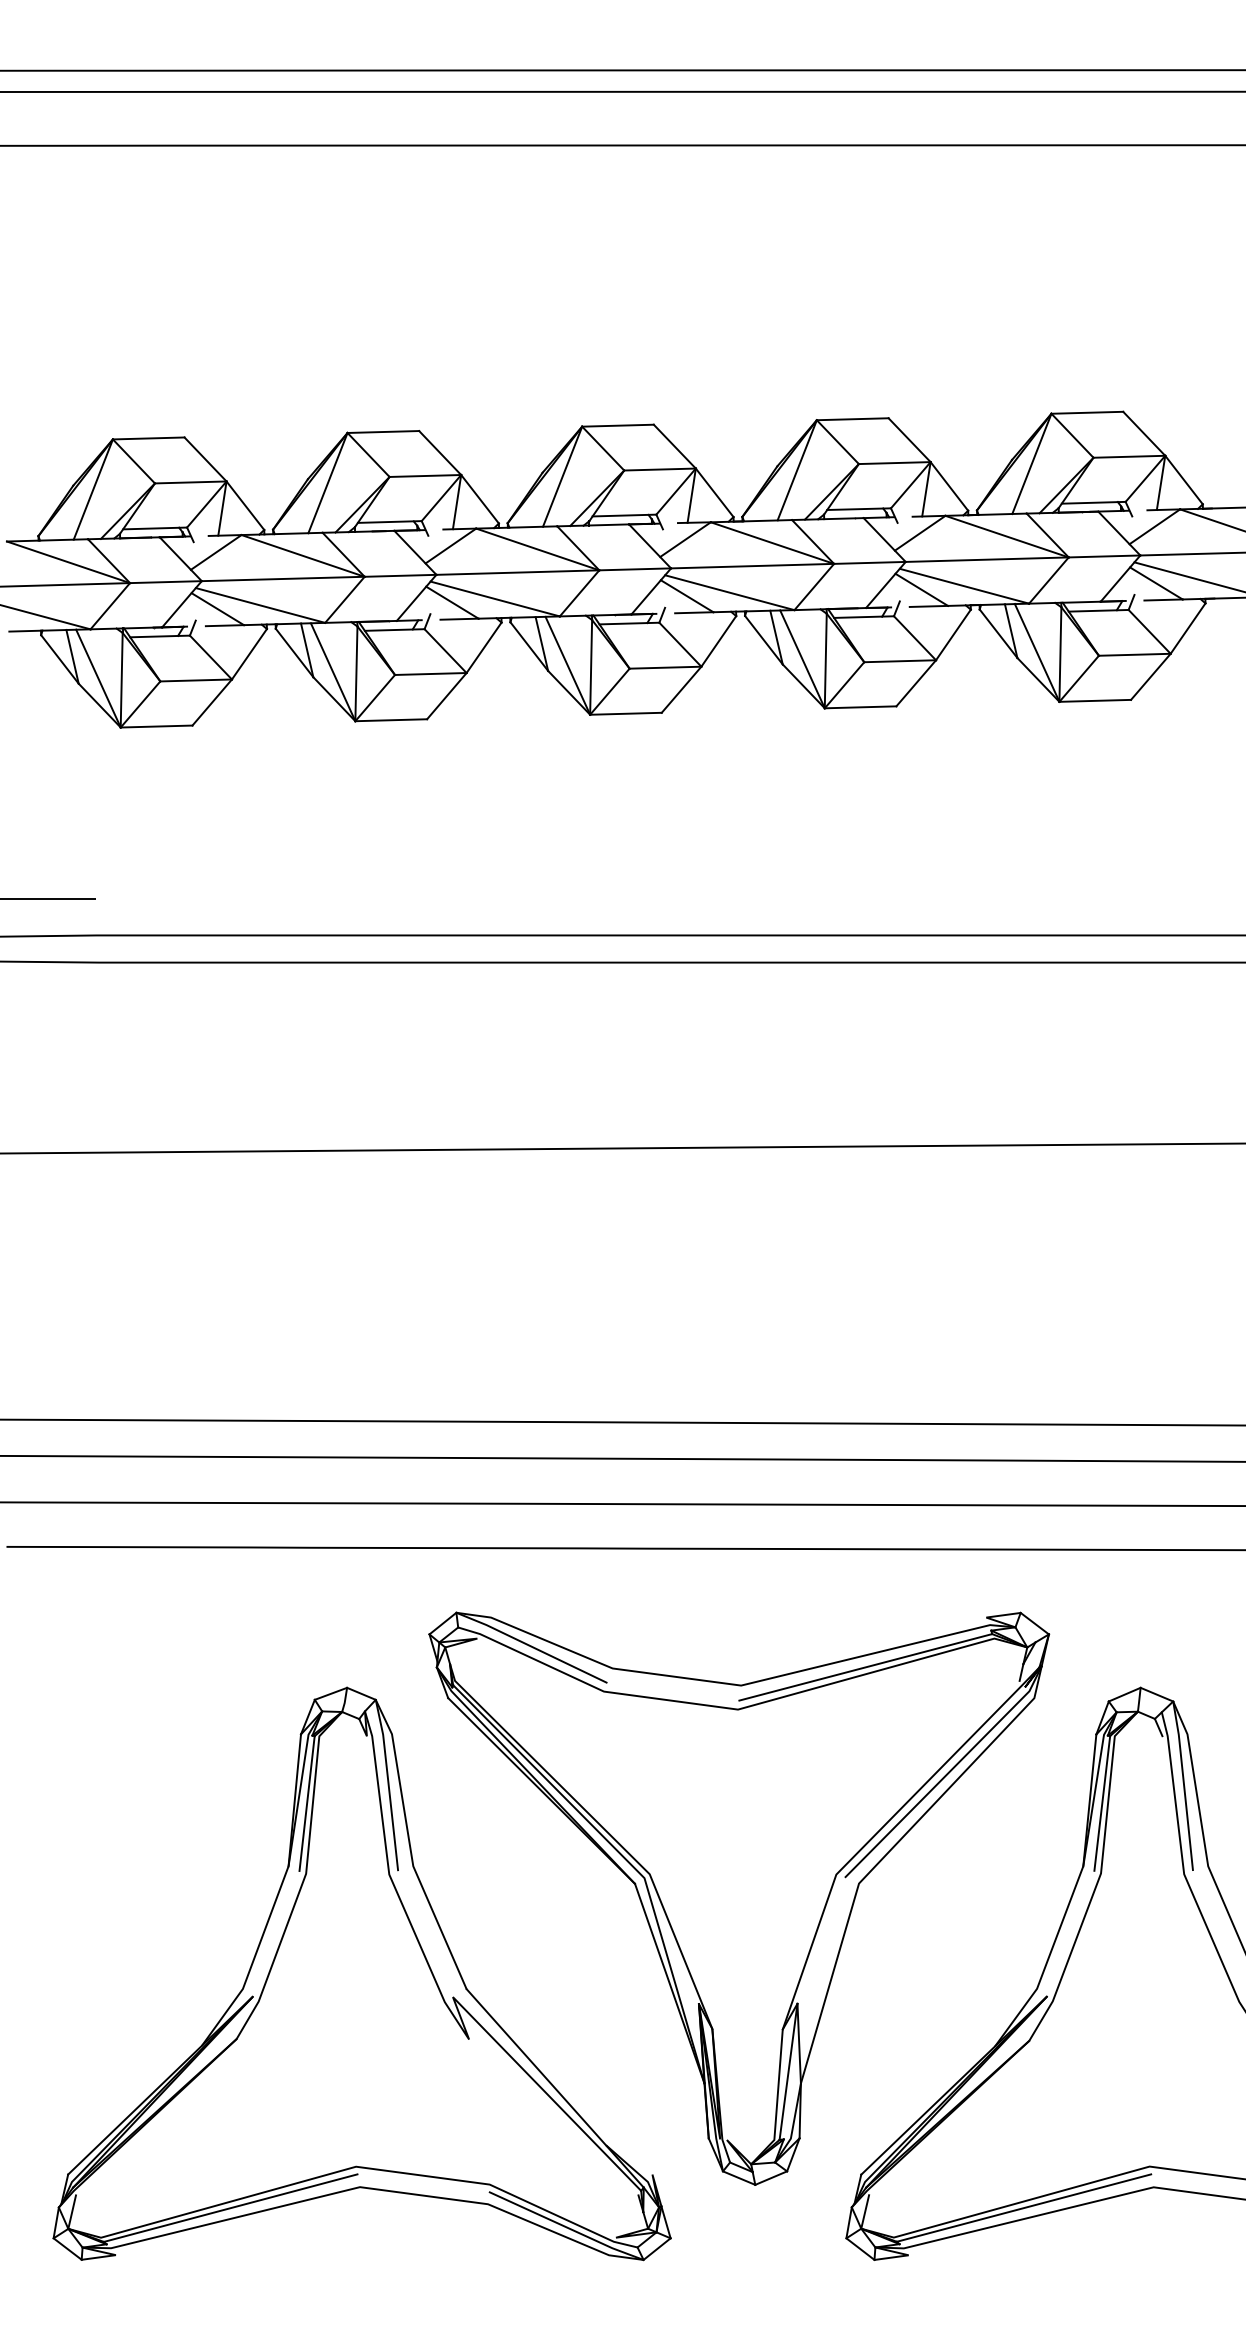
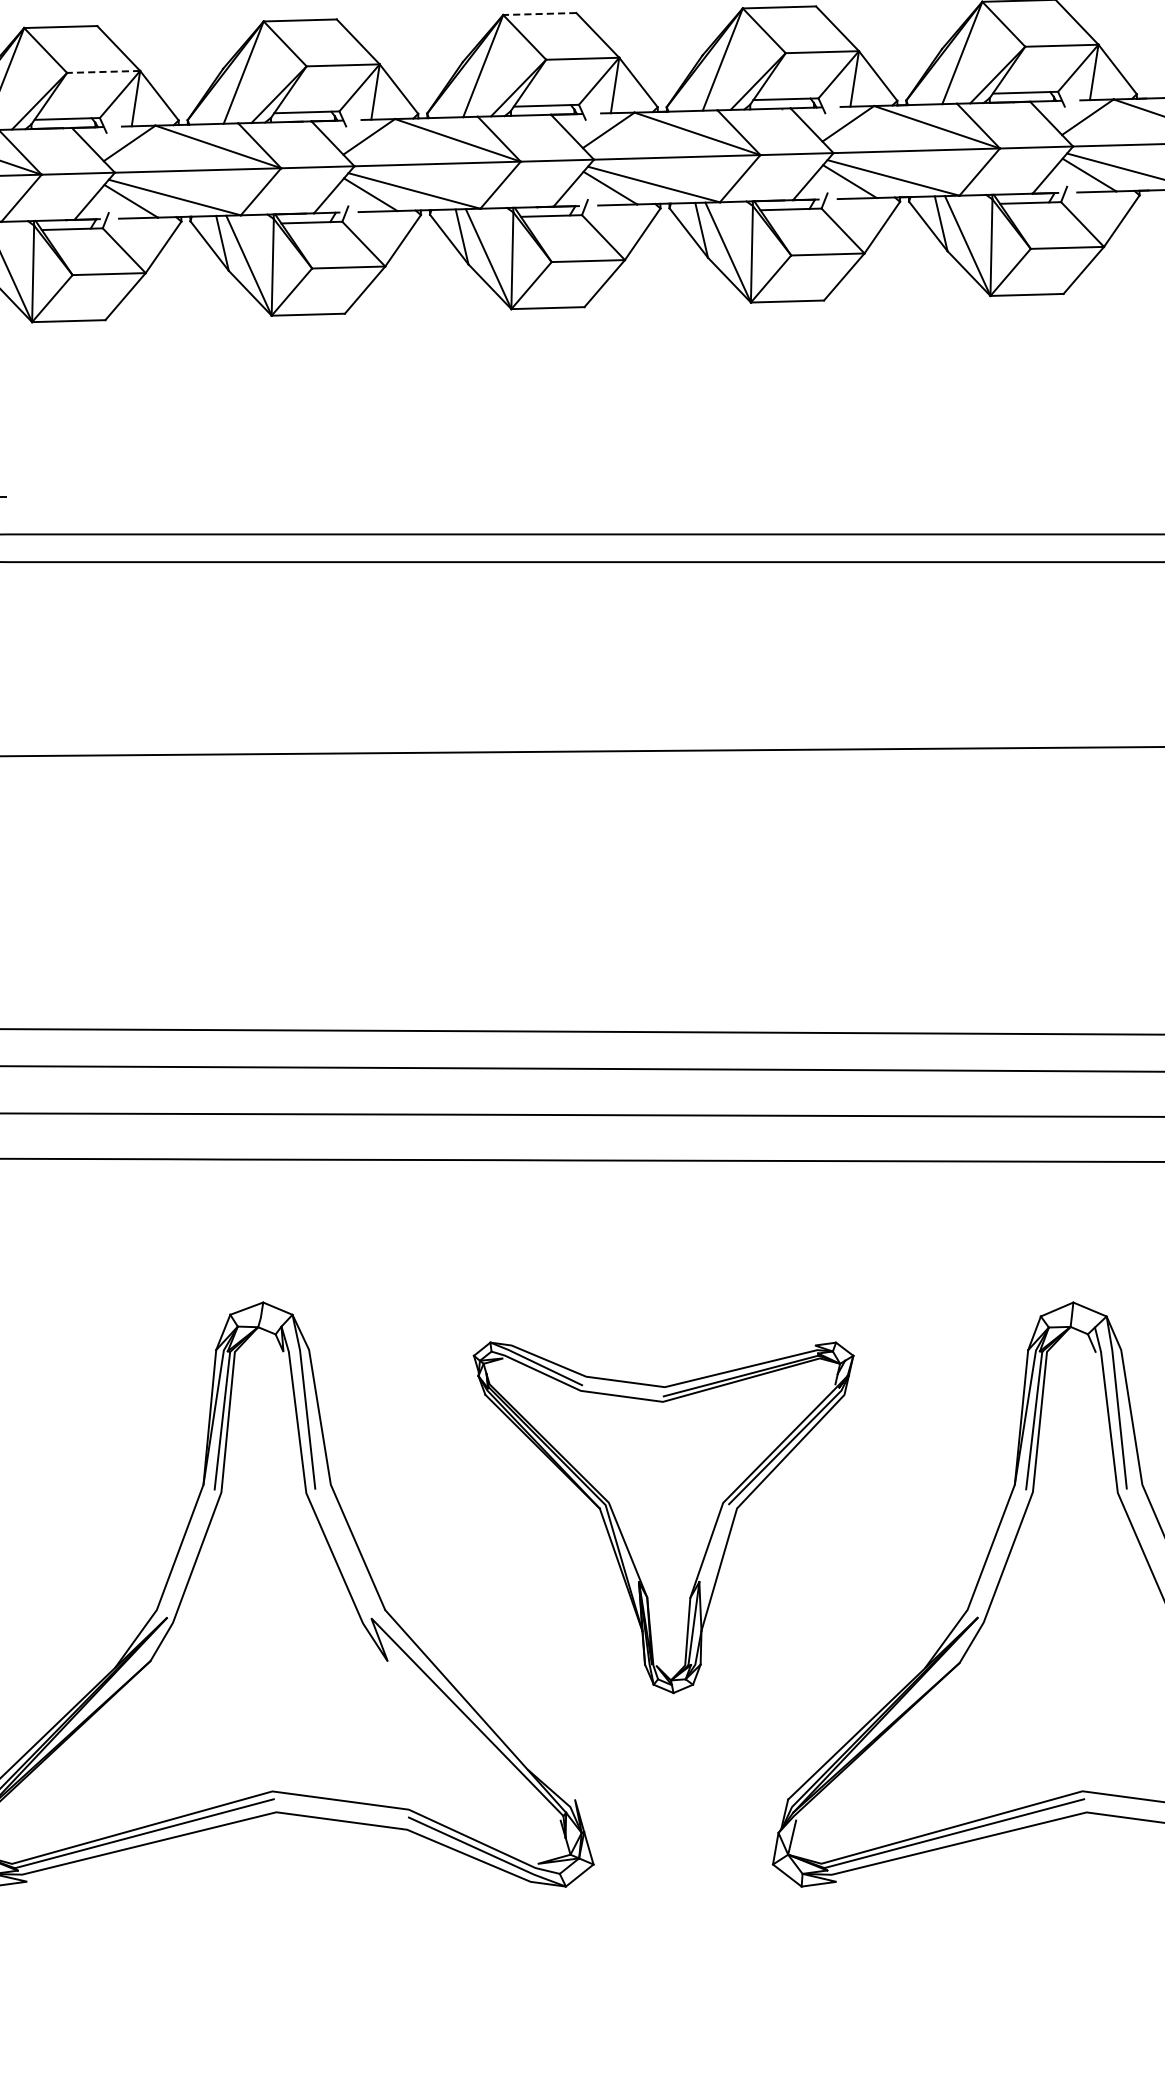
line: (618, 425) -> (540, 13), solid -> dashed
line: (190, 482) -> (103, 72), solid -> dashed
part: (739, 1898) -> (663, 1517), size x0.6

